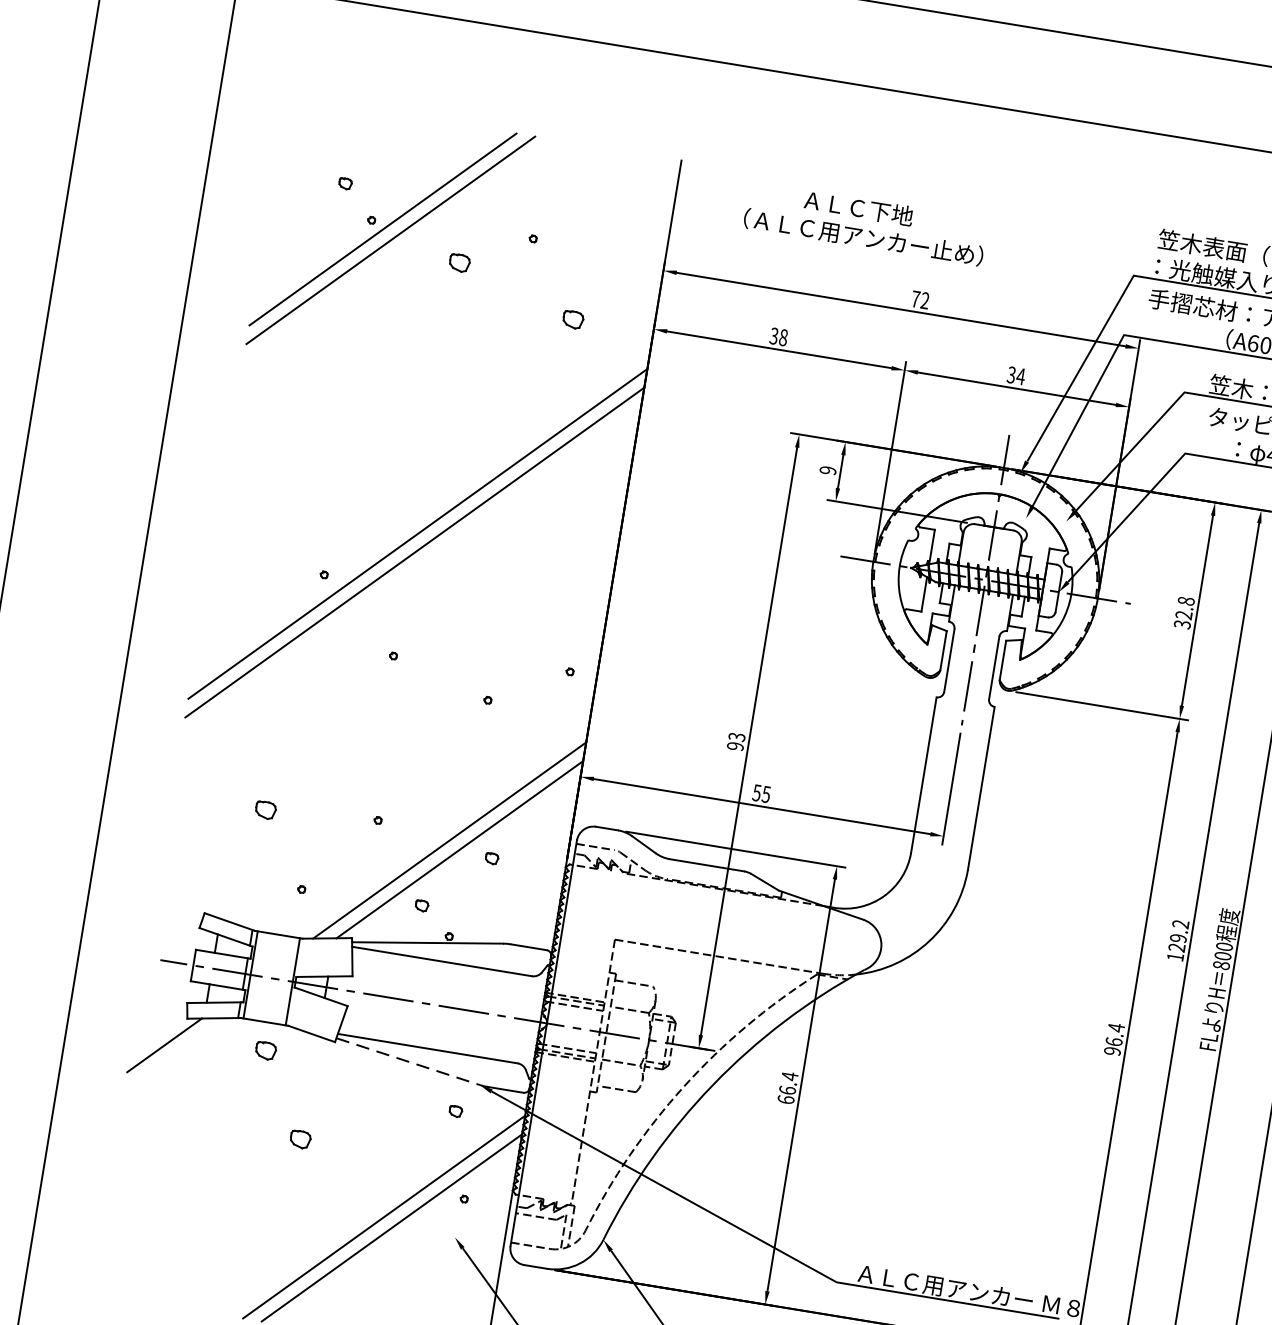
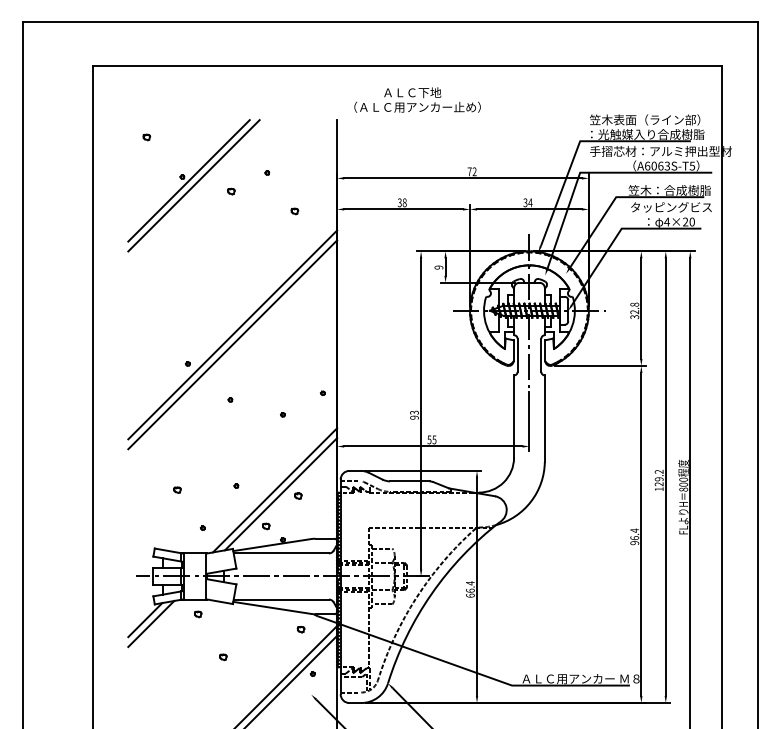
part: (344, 183) -> (146, 137), moved
text: (865, 222) -> (417, 99), moved
part: (459, 262) -> (231, 191), size x0.62
part: (572, 319) -> (294, 211), size x0.62
part: (265, 808) -> (177, 489), size x0.62
part: (266, 1051) -> (198, 614), size x0.62
line: (175, 1053) -> (151, 623), added
line: (408, 1060) -> (272, 607), dashed -> solid
part: (300, 1140) -> (223, 657), size x0.62

